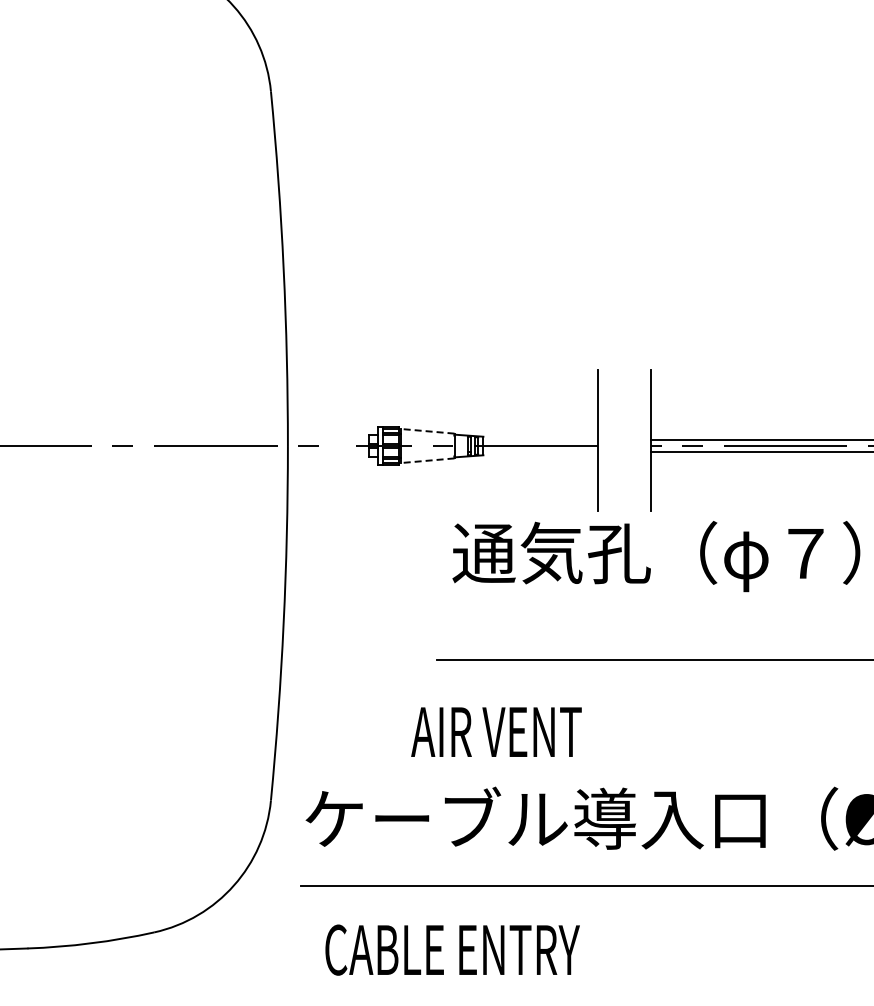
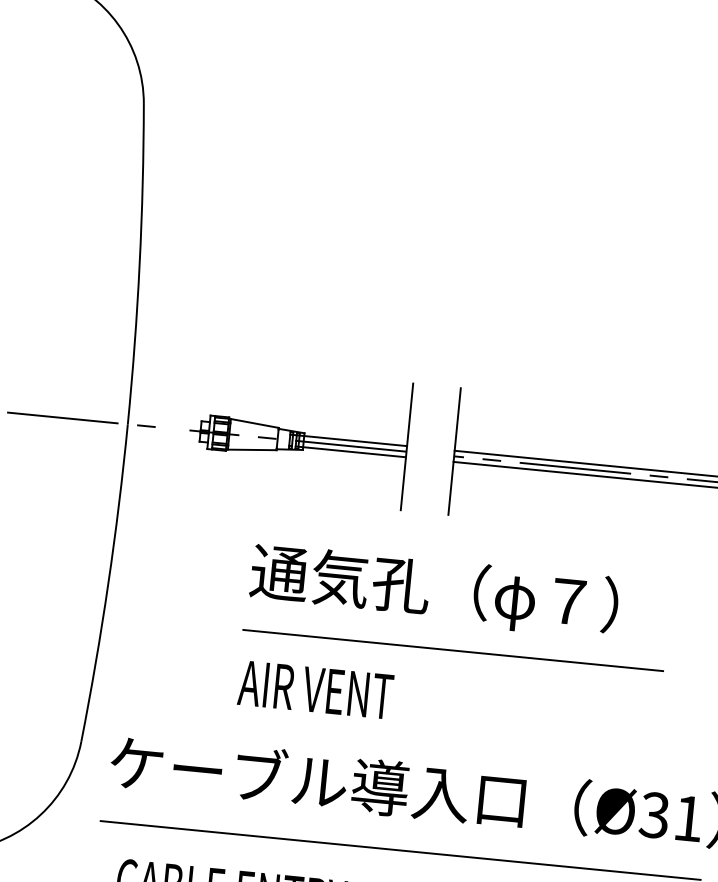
line: (427, 431) -> (254, 423), dashed -> solid
line: (532, 439) -> (348, 440), added
line: (536, 452) -> (350, 452), added
line: (427, 460) -> (252, 449), dashed -> solid
text: (656, 556) -> (434, 591), moved
text: (496, 731) -> (315, 689), moved

